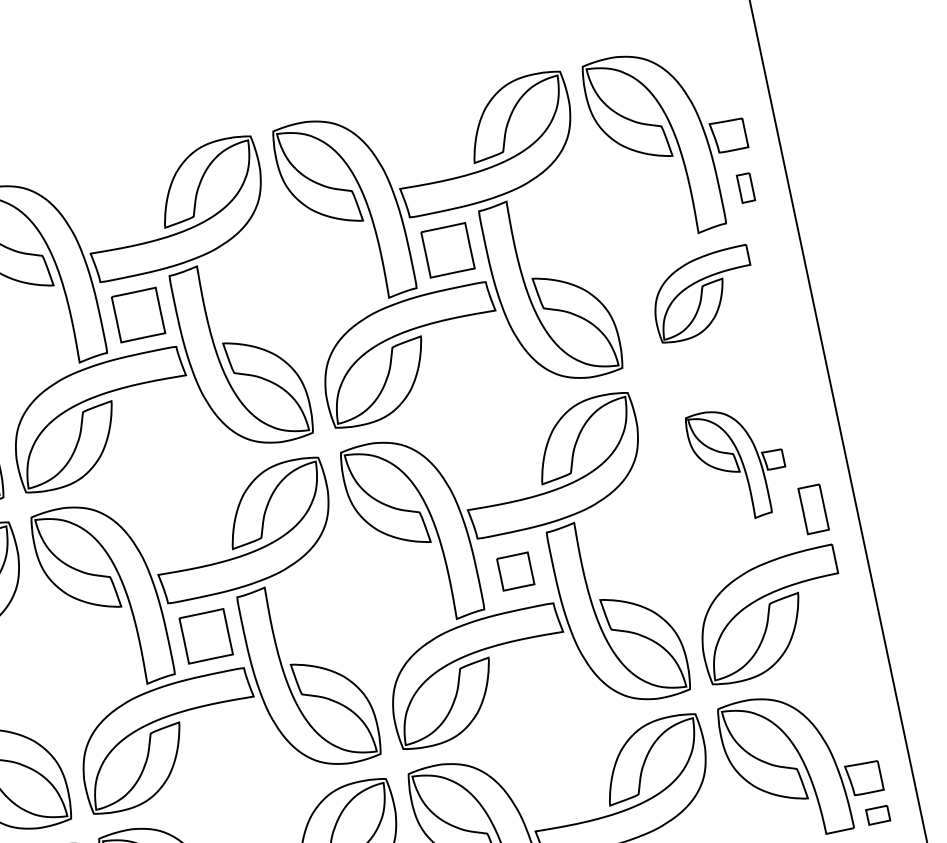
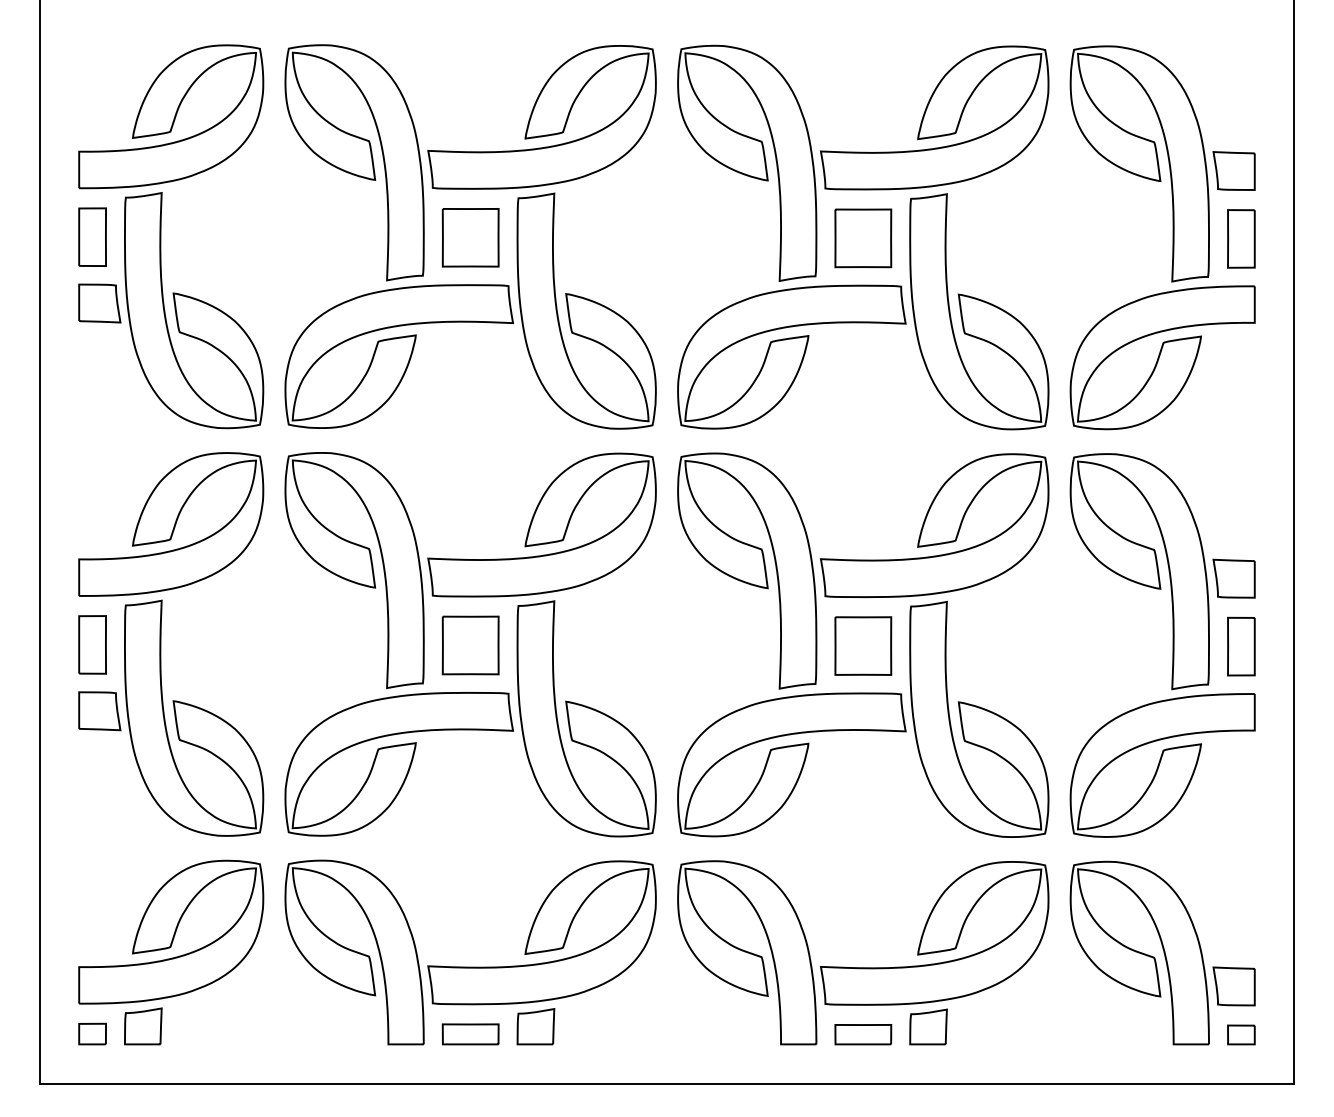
part: (746, 187) -> (1241, 238), size x1.67
part: (703, 294) -> (1162, 357), size x1.43
part: (739, 463) -> (1162, 571), size x1.67
part: (515, 571) -> (863, 645), size x1.43

